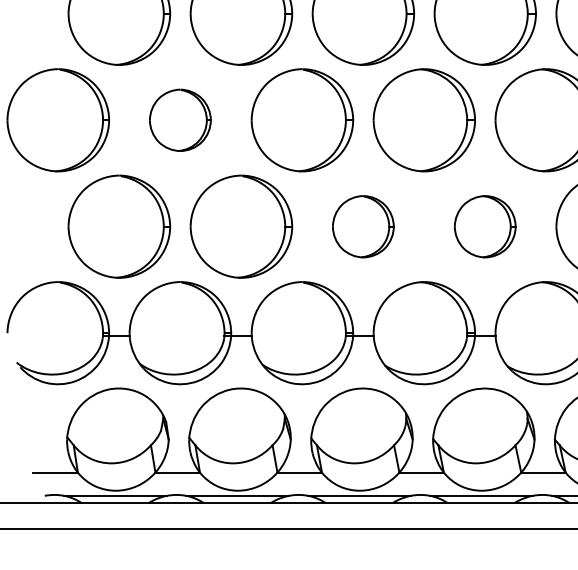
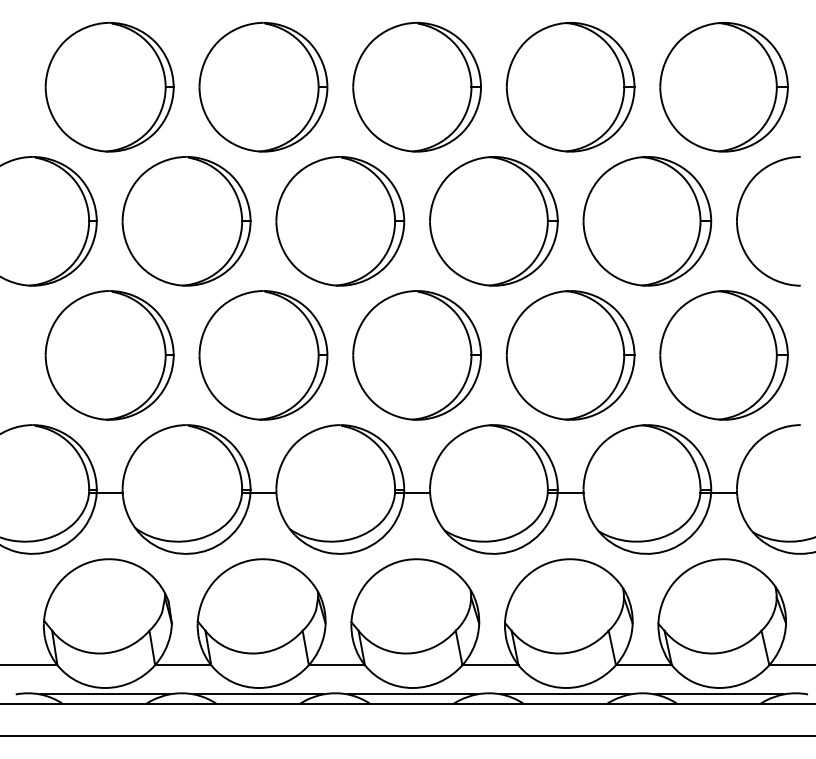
part: (180, 120) -> (186, 221), size x1.67
part: (362, 226) -> (416, 355), size x1.67
part: (485, 226) -> (570, 355), size x1.67

